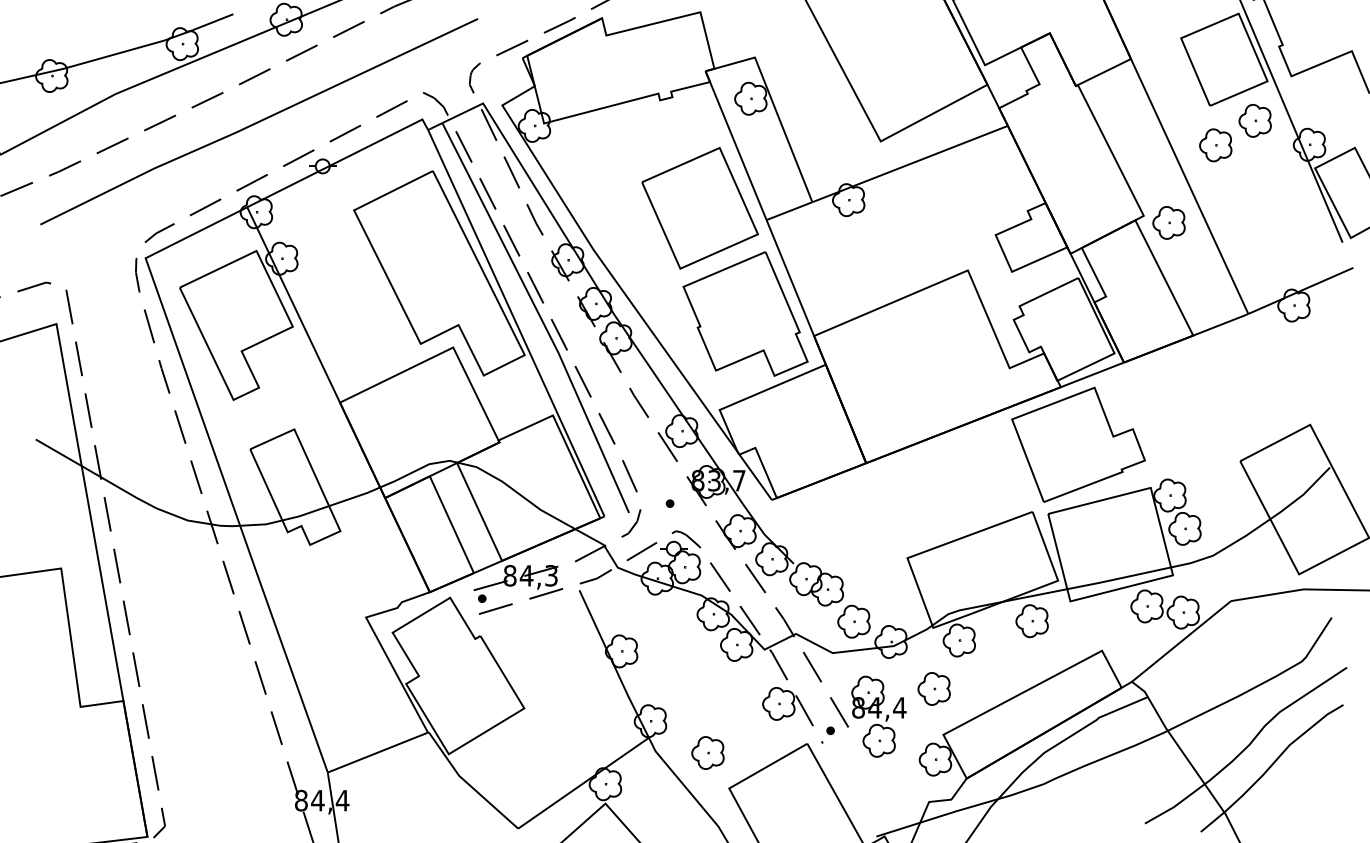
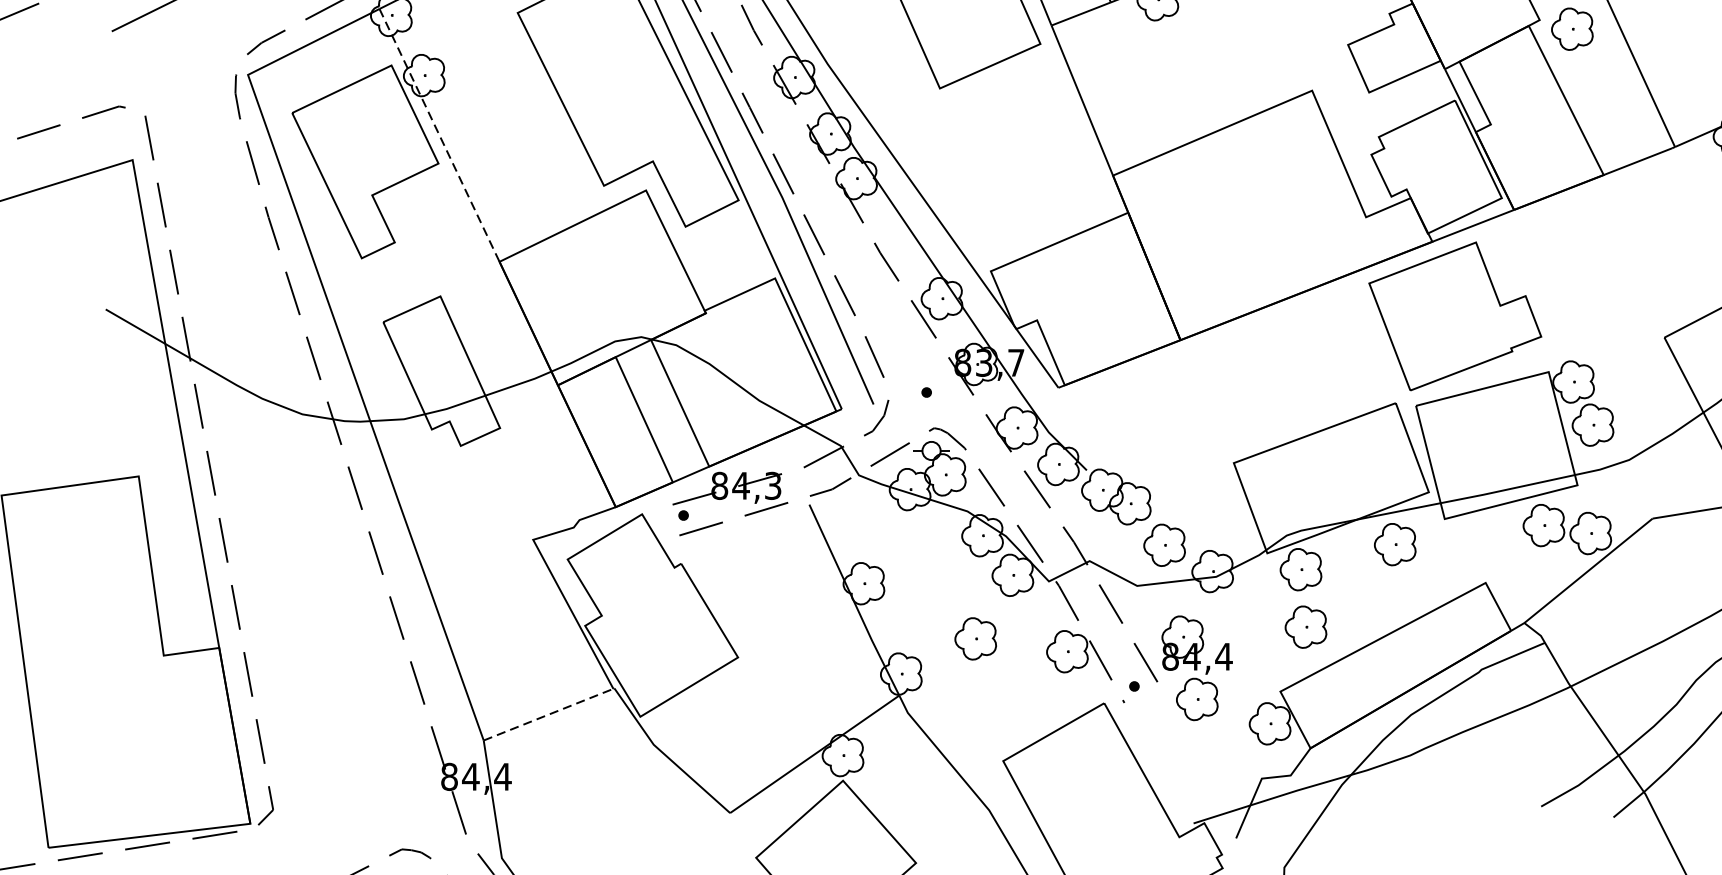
line: (293, 305) -> (439, 136), solid -> dashed
part: (745, 313) -> (1024, 146), removed
part: (933, 688) -> (1305, 626), moved
line: (377, 752) -> (548, 714), solid -> dashed
part: (707, 752) -> (975, 638), moved

